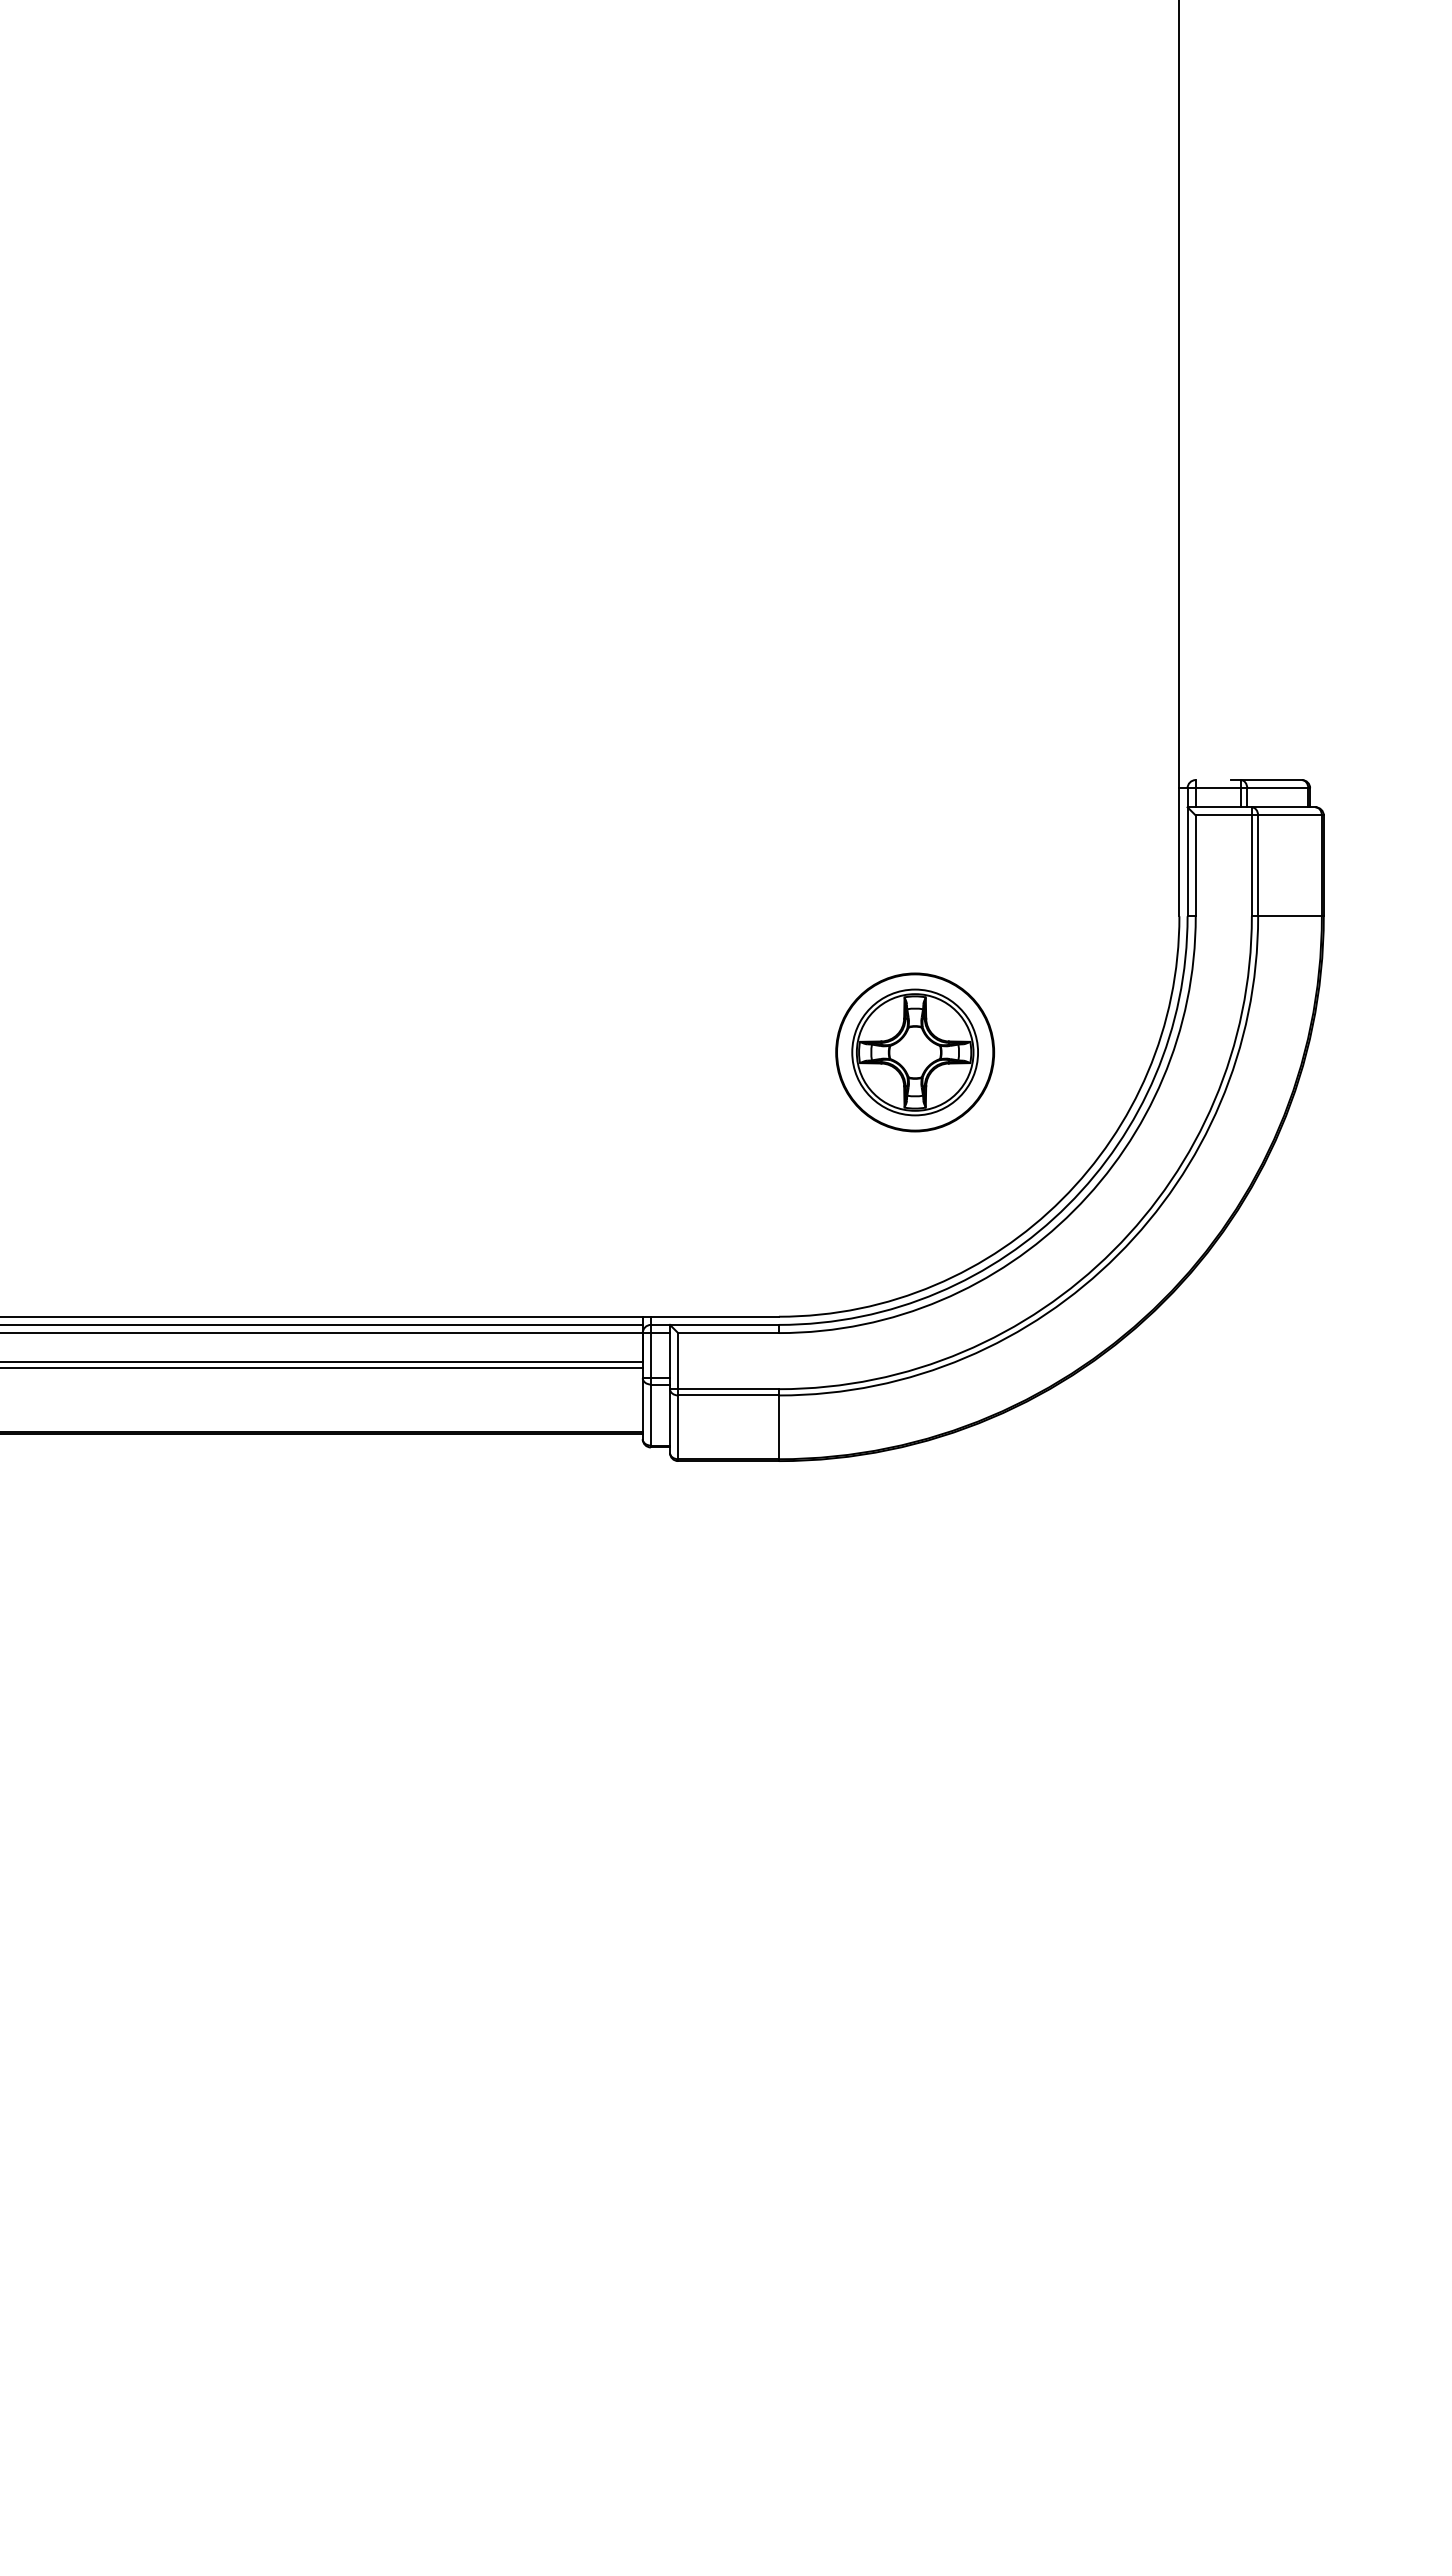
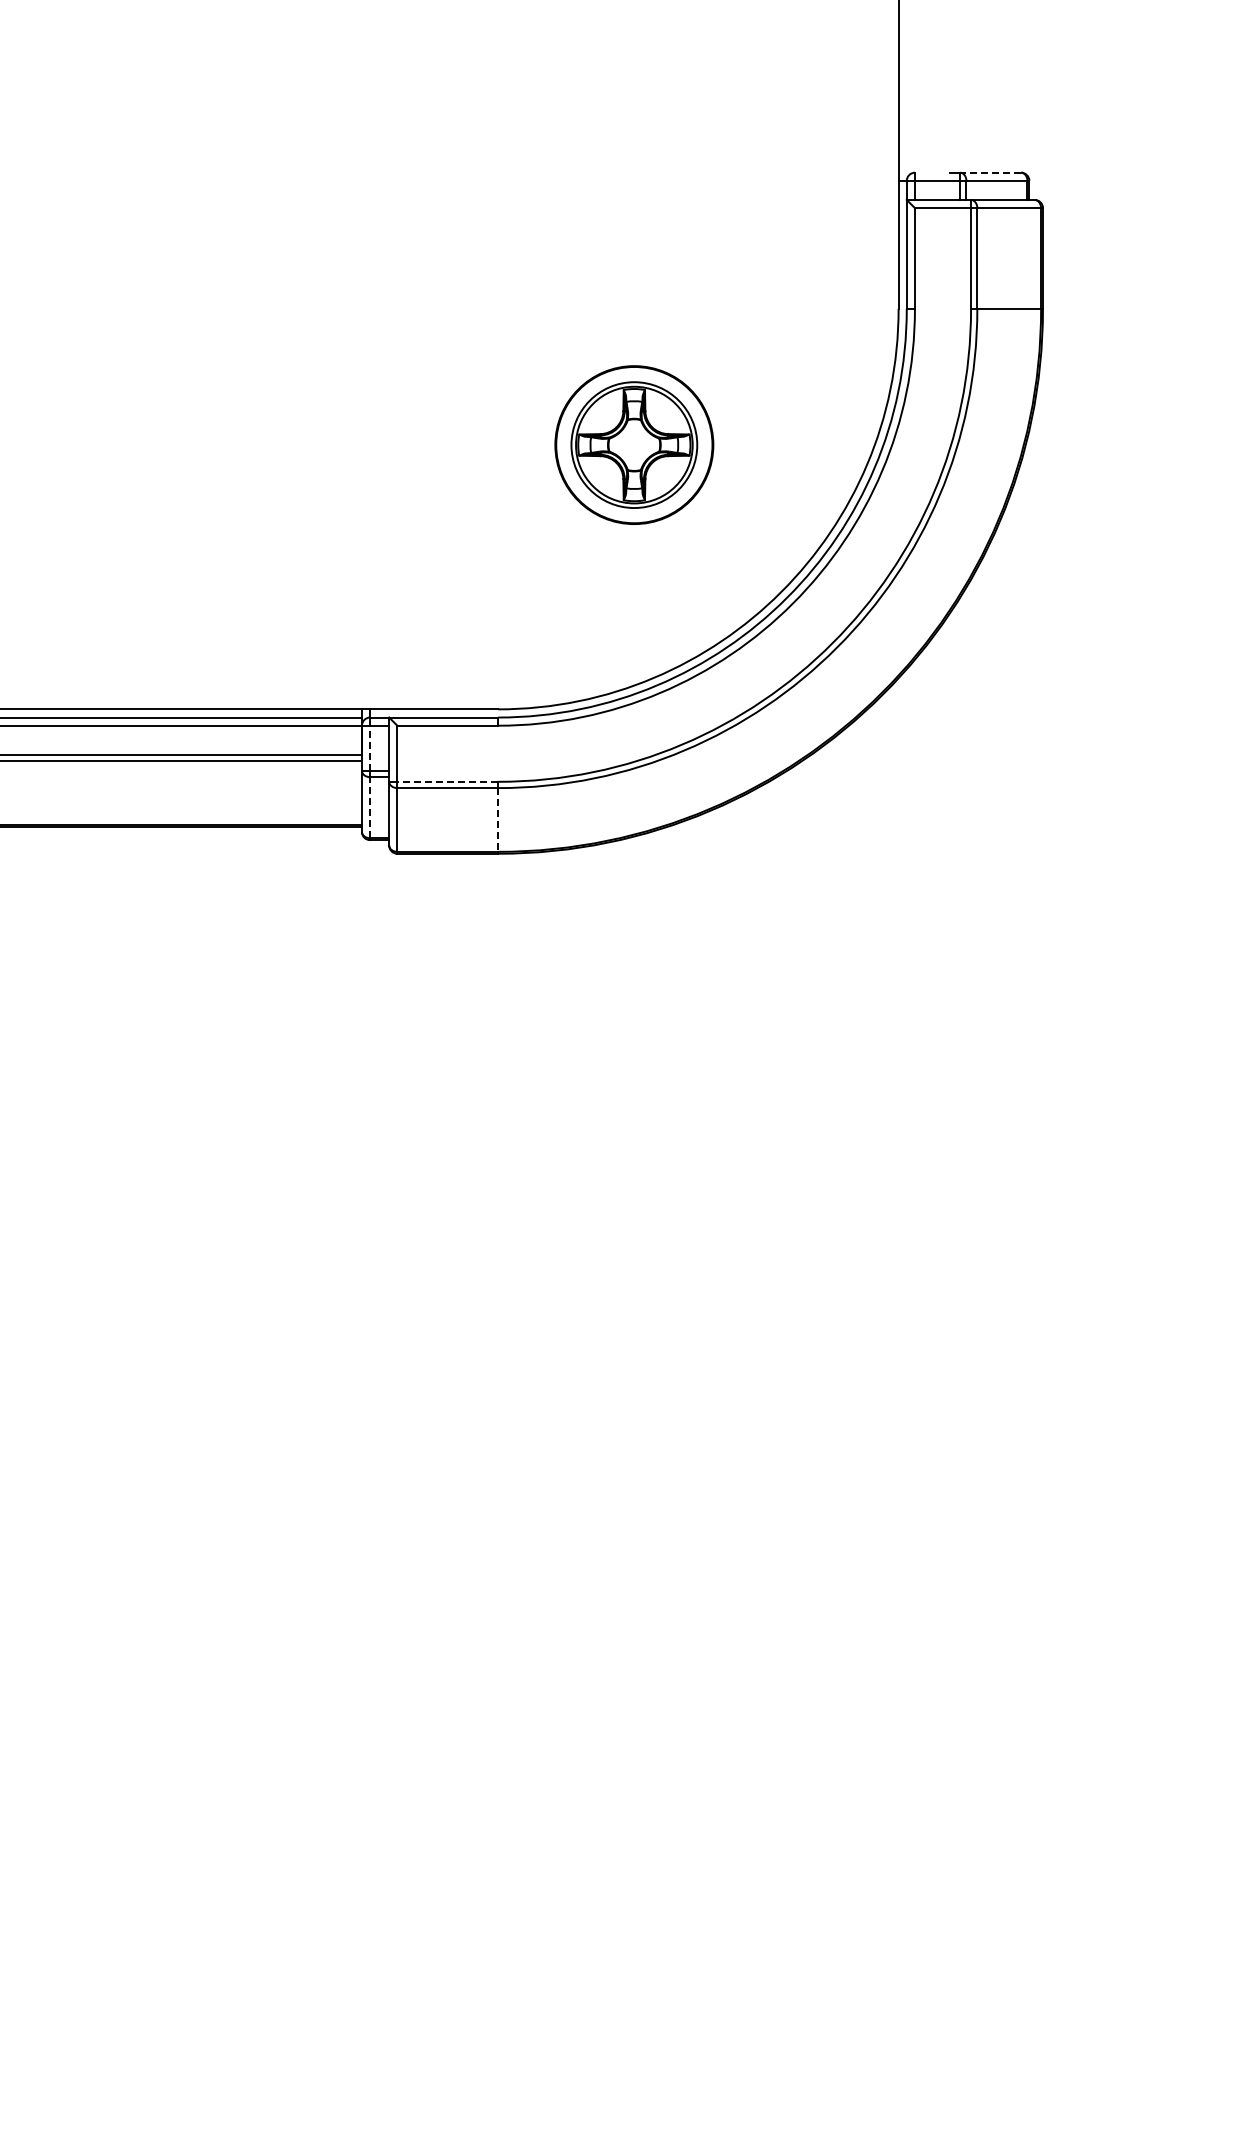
line: (1271, 780) -> (990, 173), solid -> dashed
line: (650, 1355) -> (369, 748), solid -> dashed
line: (728, 1389) -> (447, 782), solid -> dashed
line: (650, 1415) -> (369, 808), solid -> dashed
line: (778, 1427) -> (497, 820), solid -> dashed

